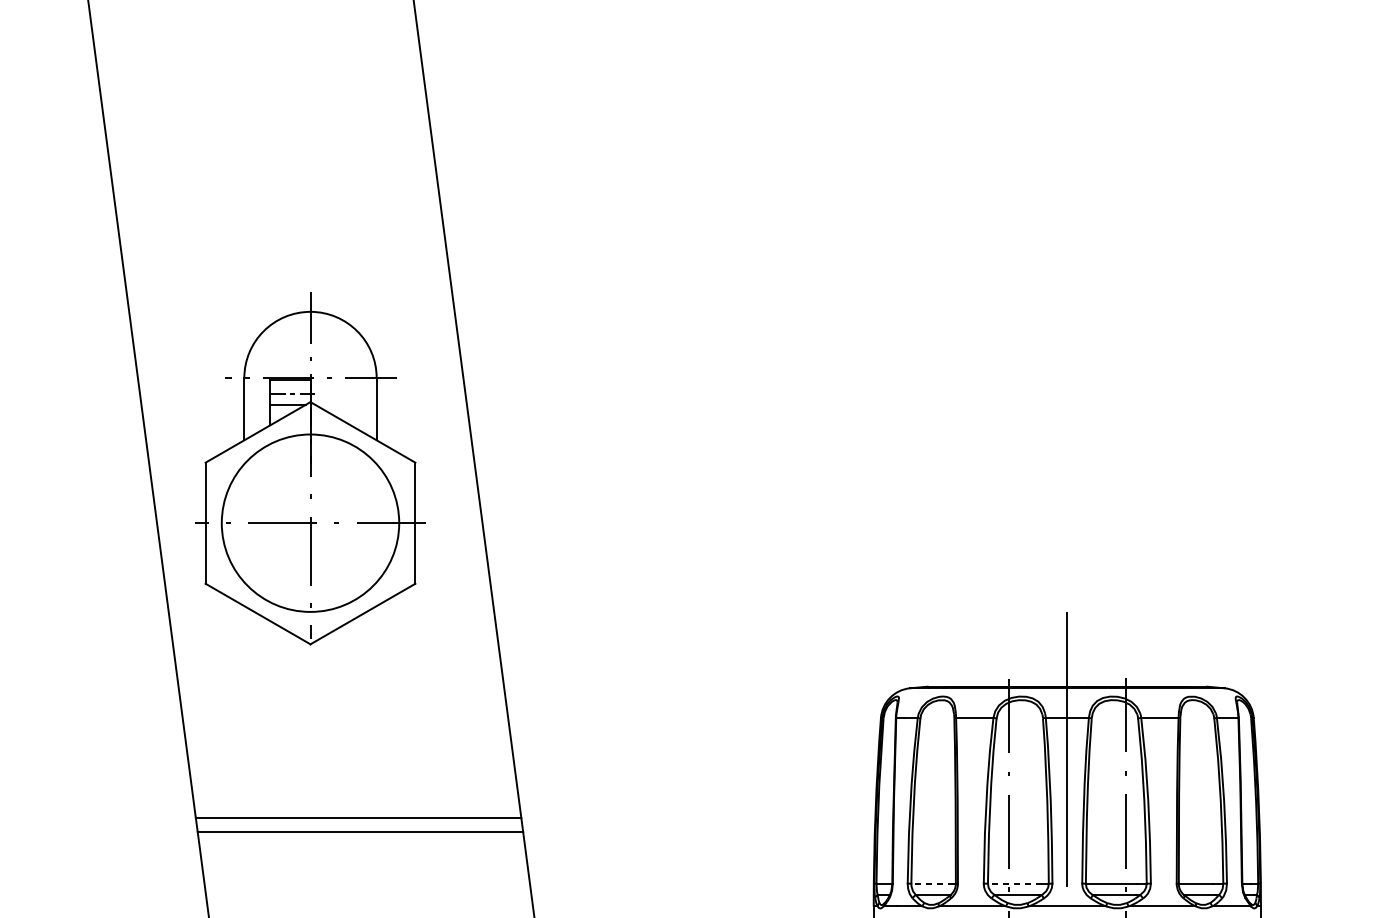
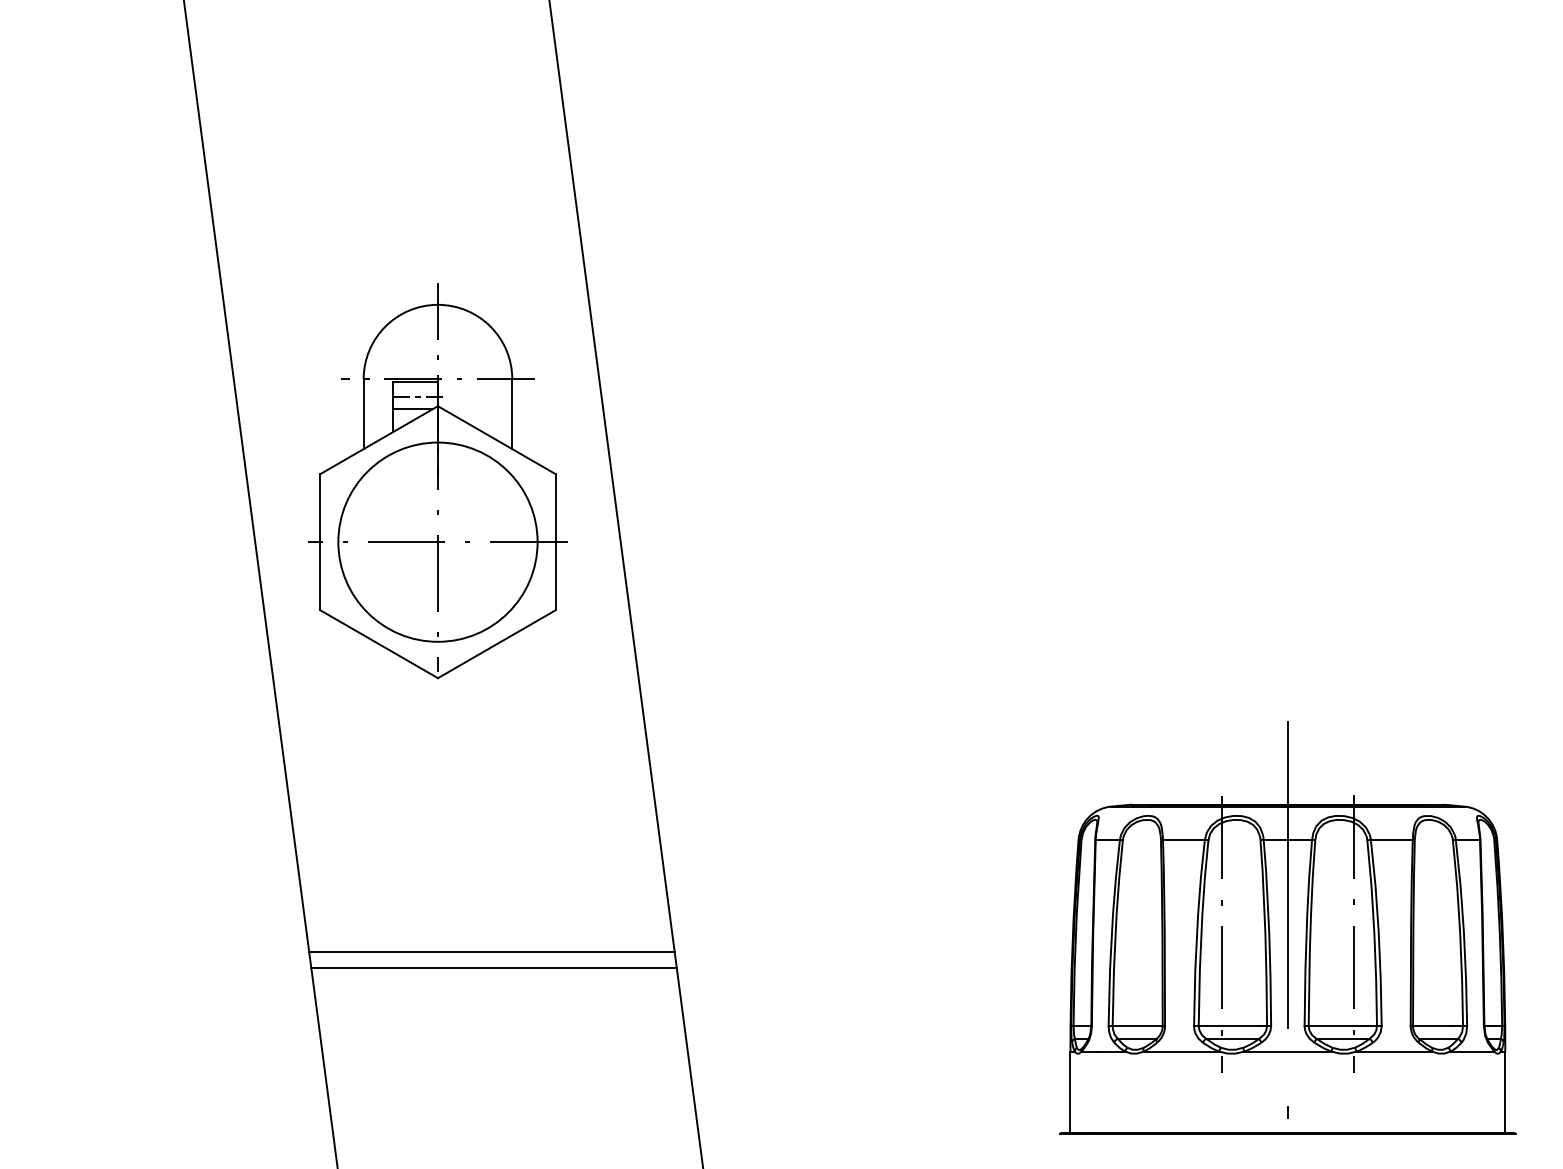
part: (310, 469) -> (437, 481), moved
line: (932, 883) -> (1136, 1025), dashed -> solid
line: (1014, 883) -> (1228, 1025), dashed -> solid

